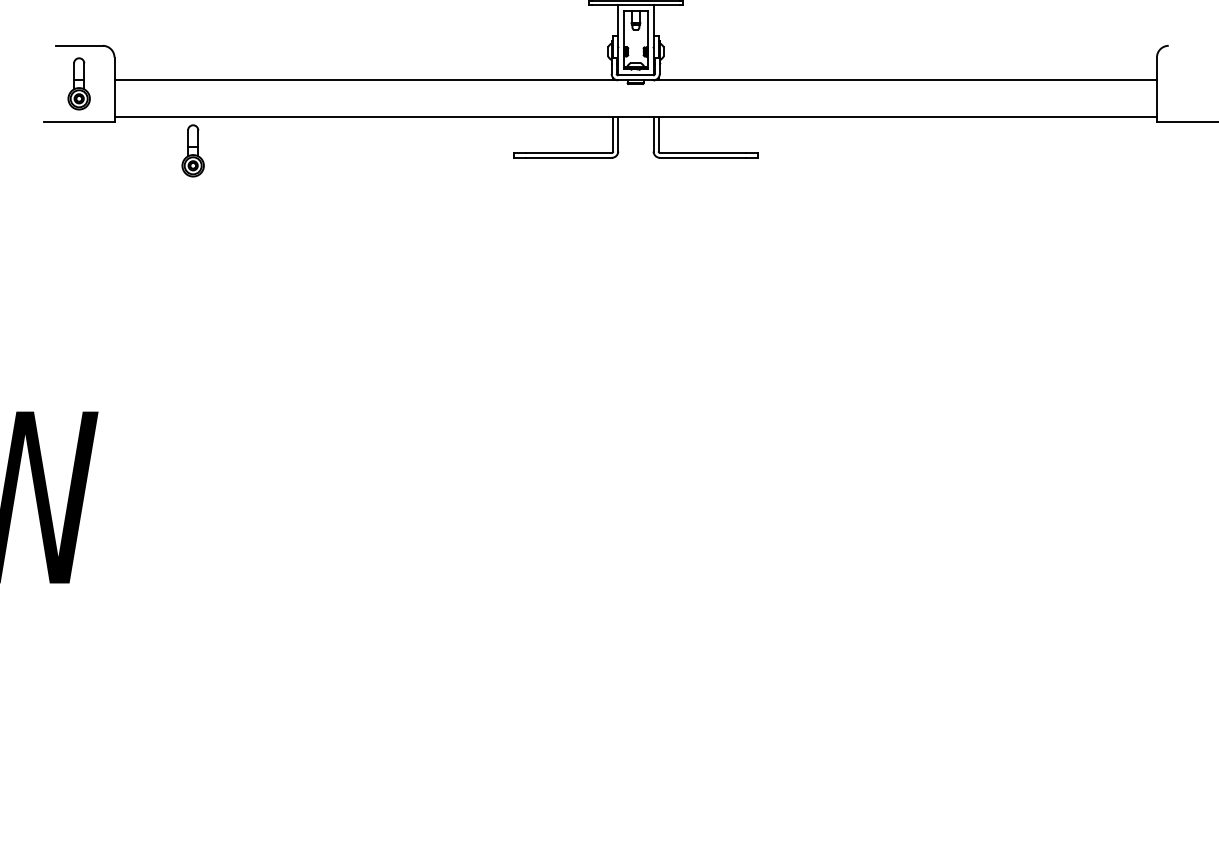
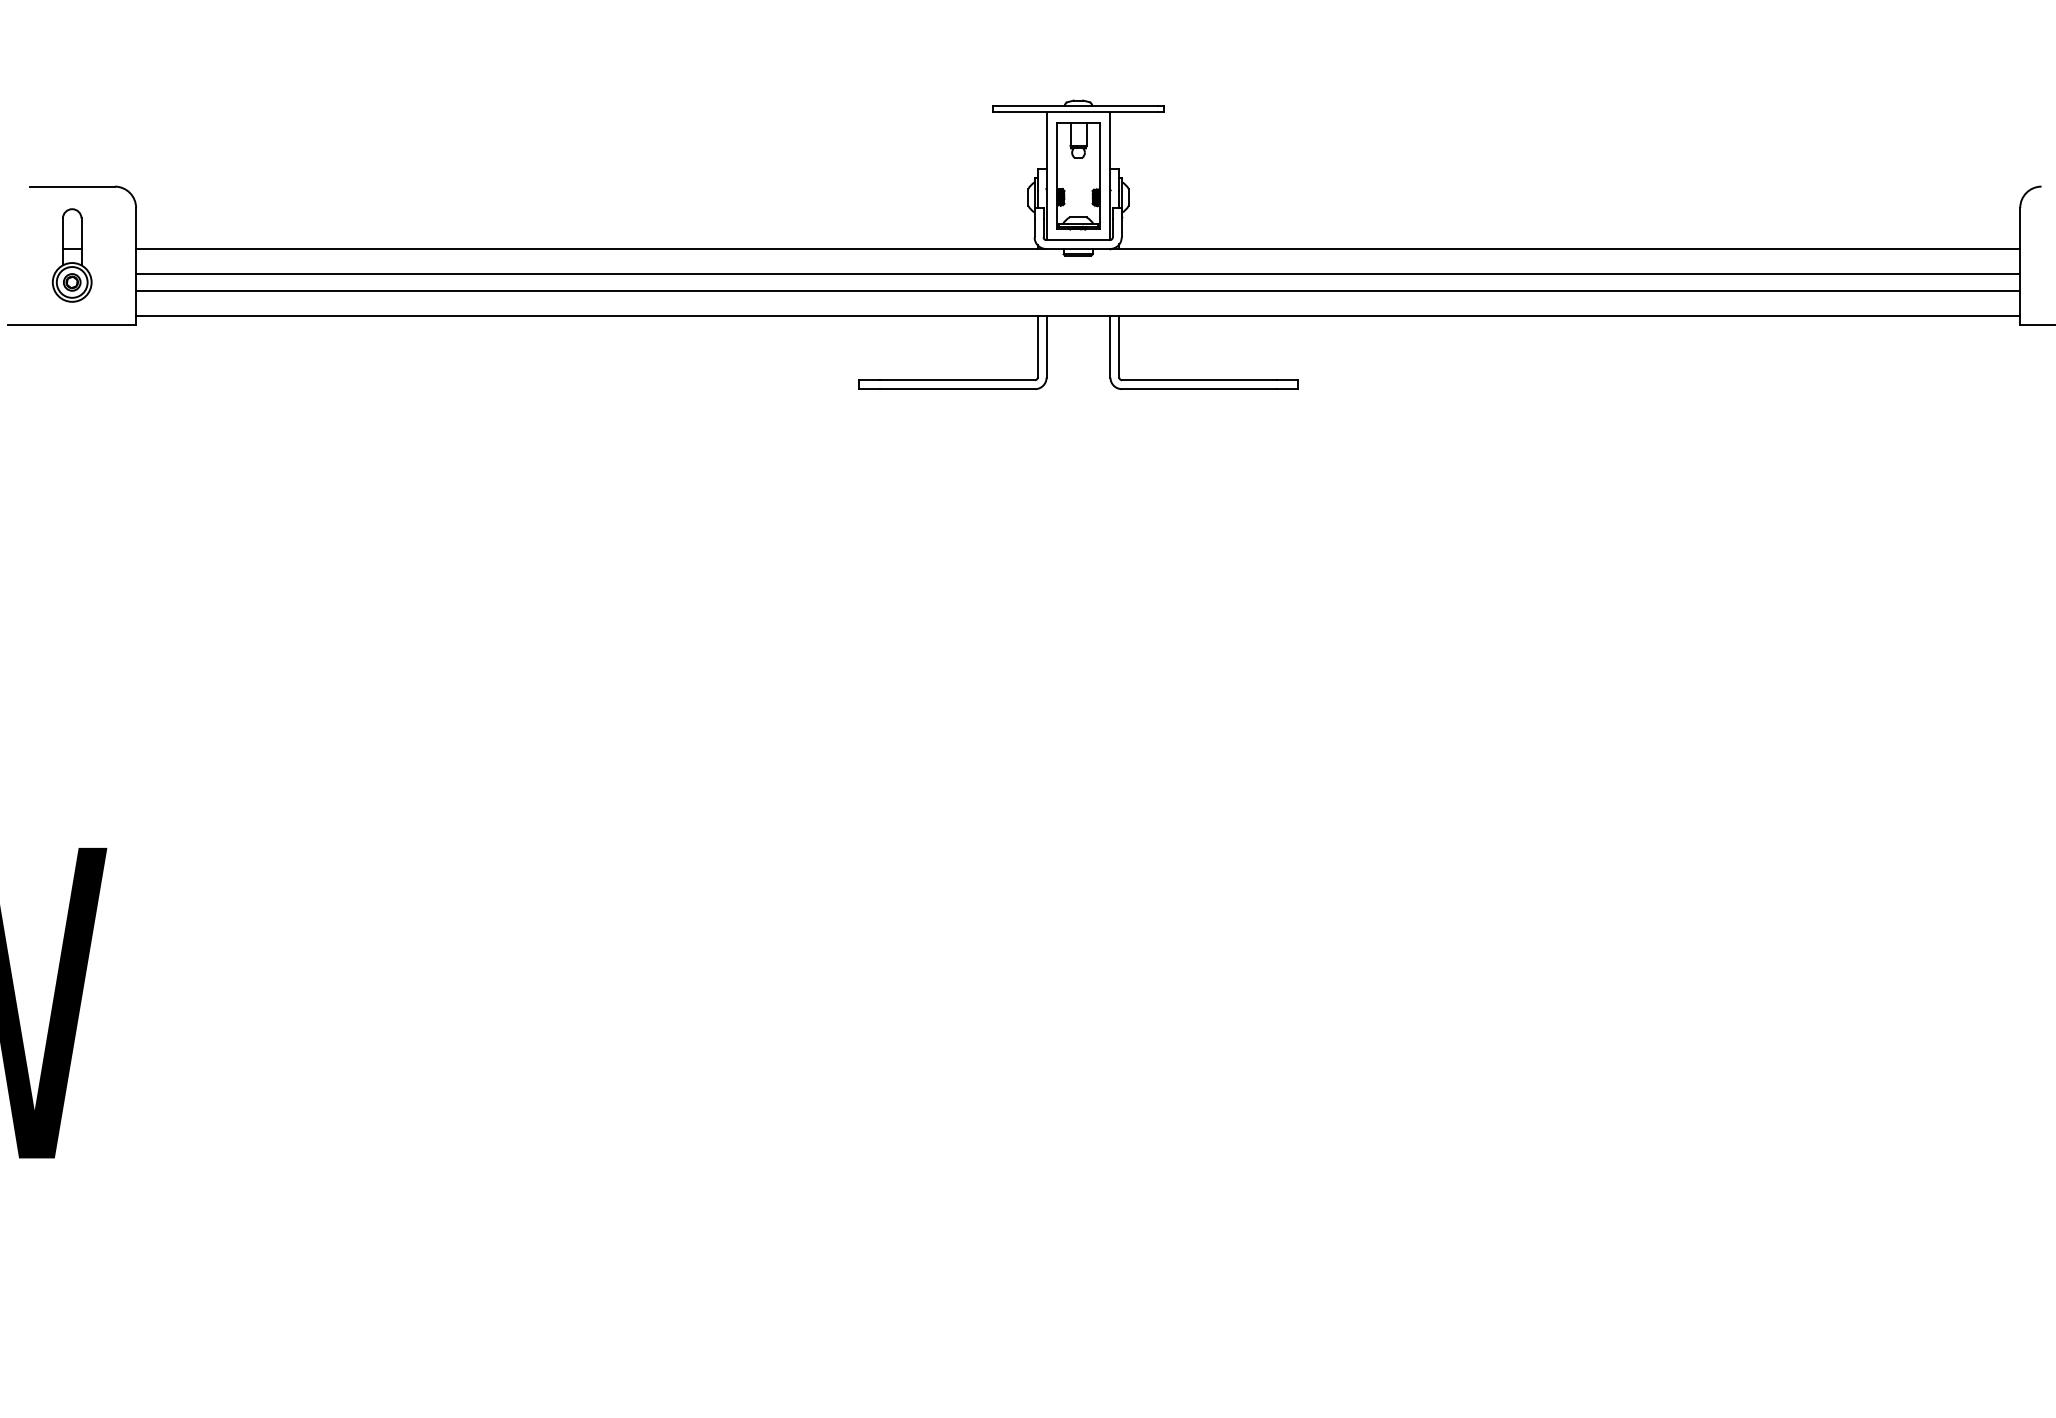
line: (635, 93) -> (1077, 272), added
line: (635, 103) -> (1077, 290), added
part: (192, 150) -> (277, 375), removed

